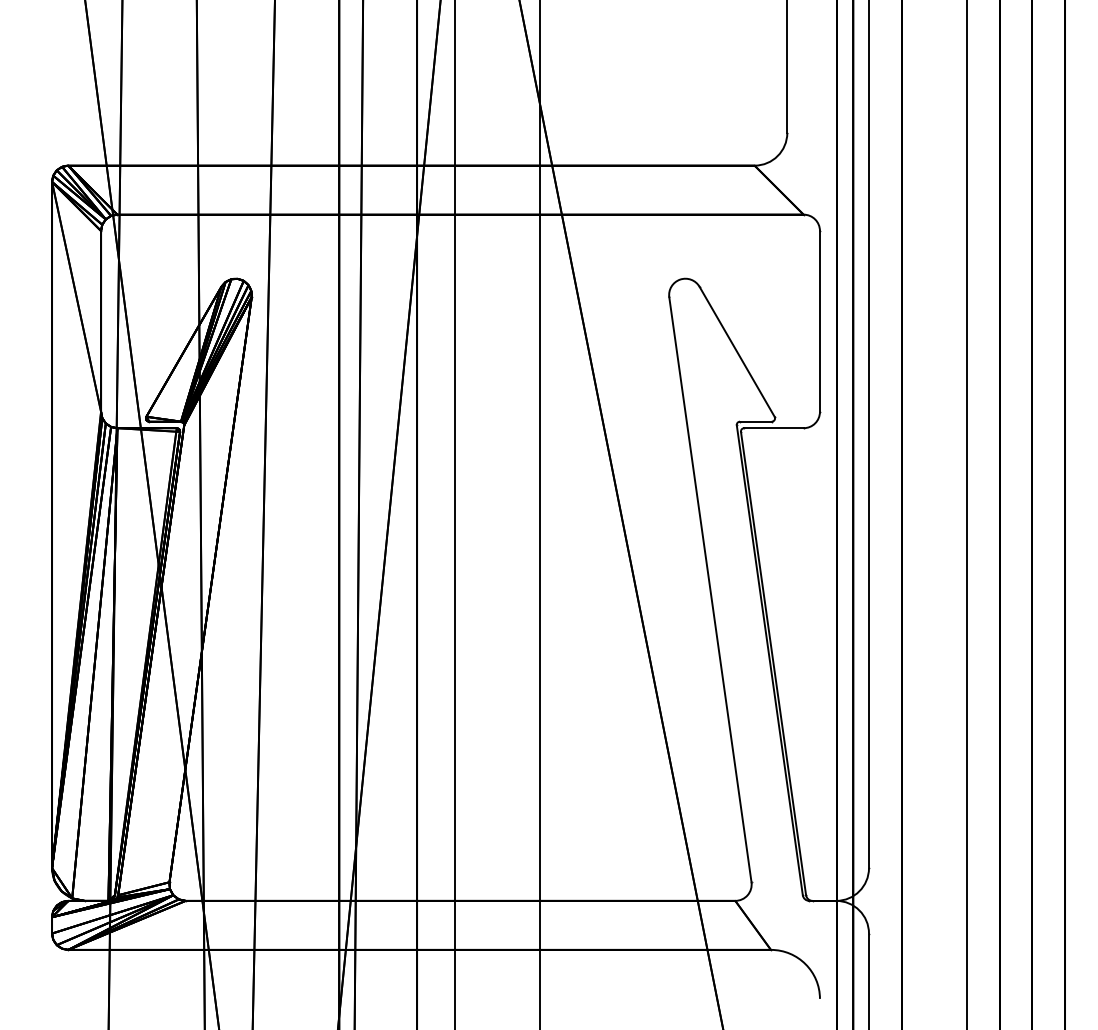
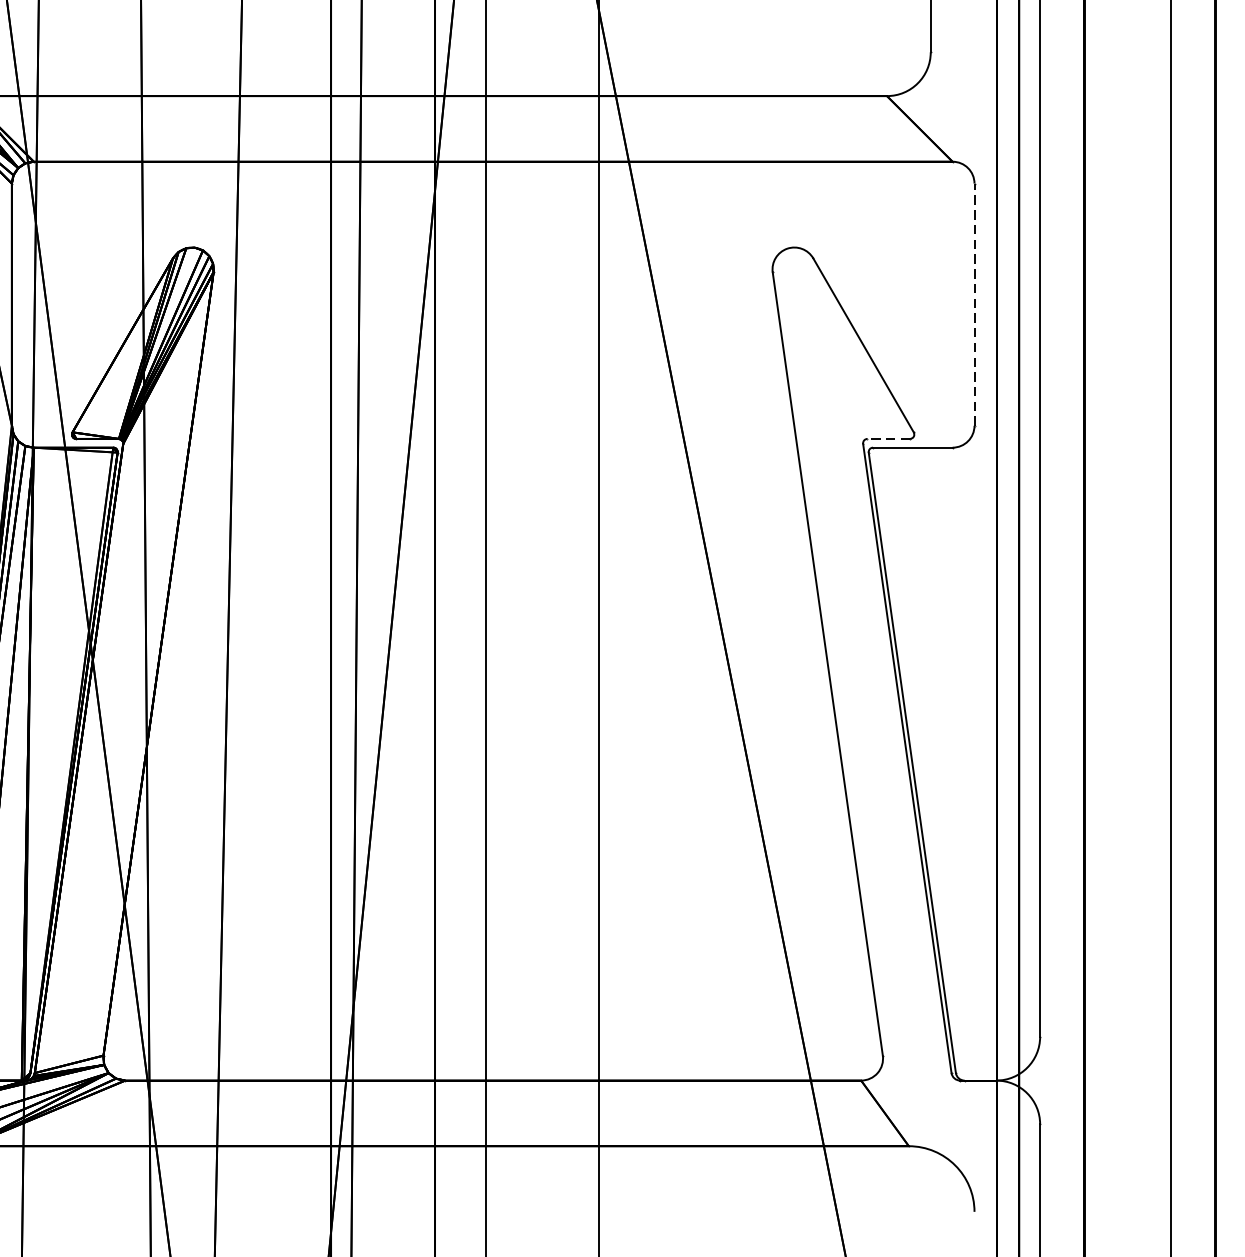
line: (819, 320) -> (973, 303), solid -> dashed
line: (755, 421) -> (888, 438), solid -> dashed

